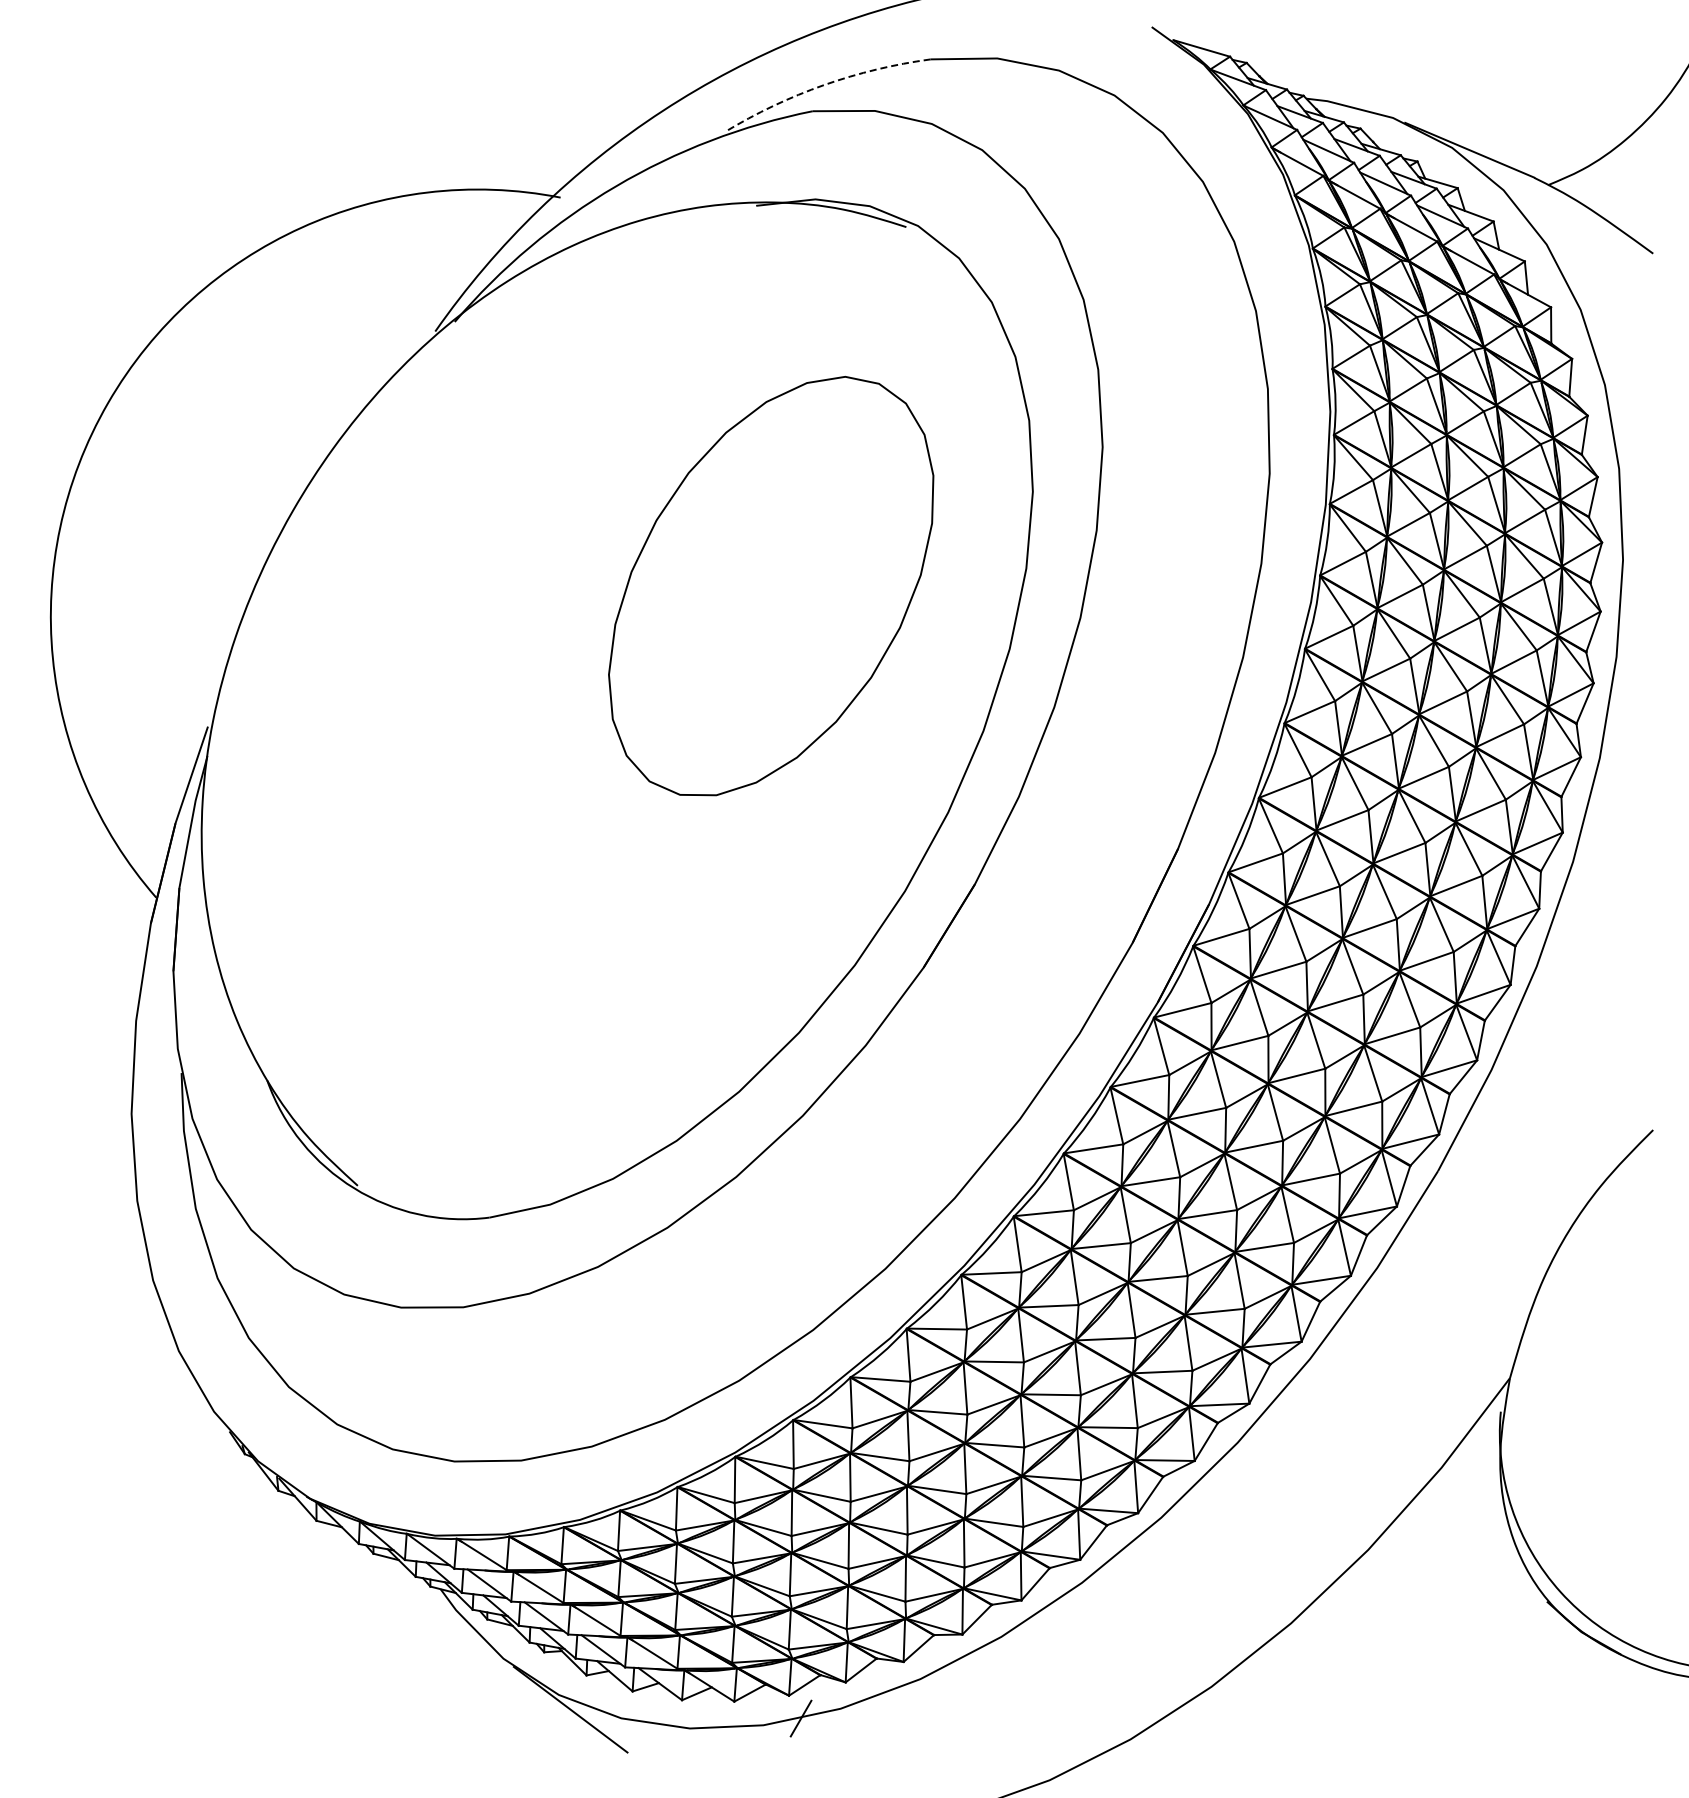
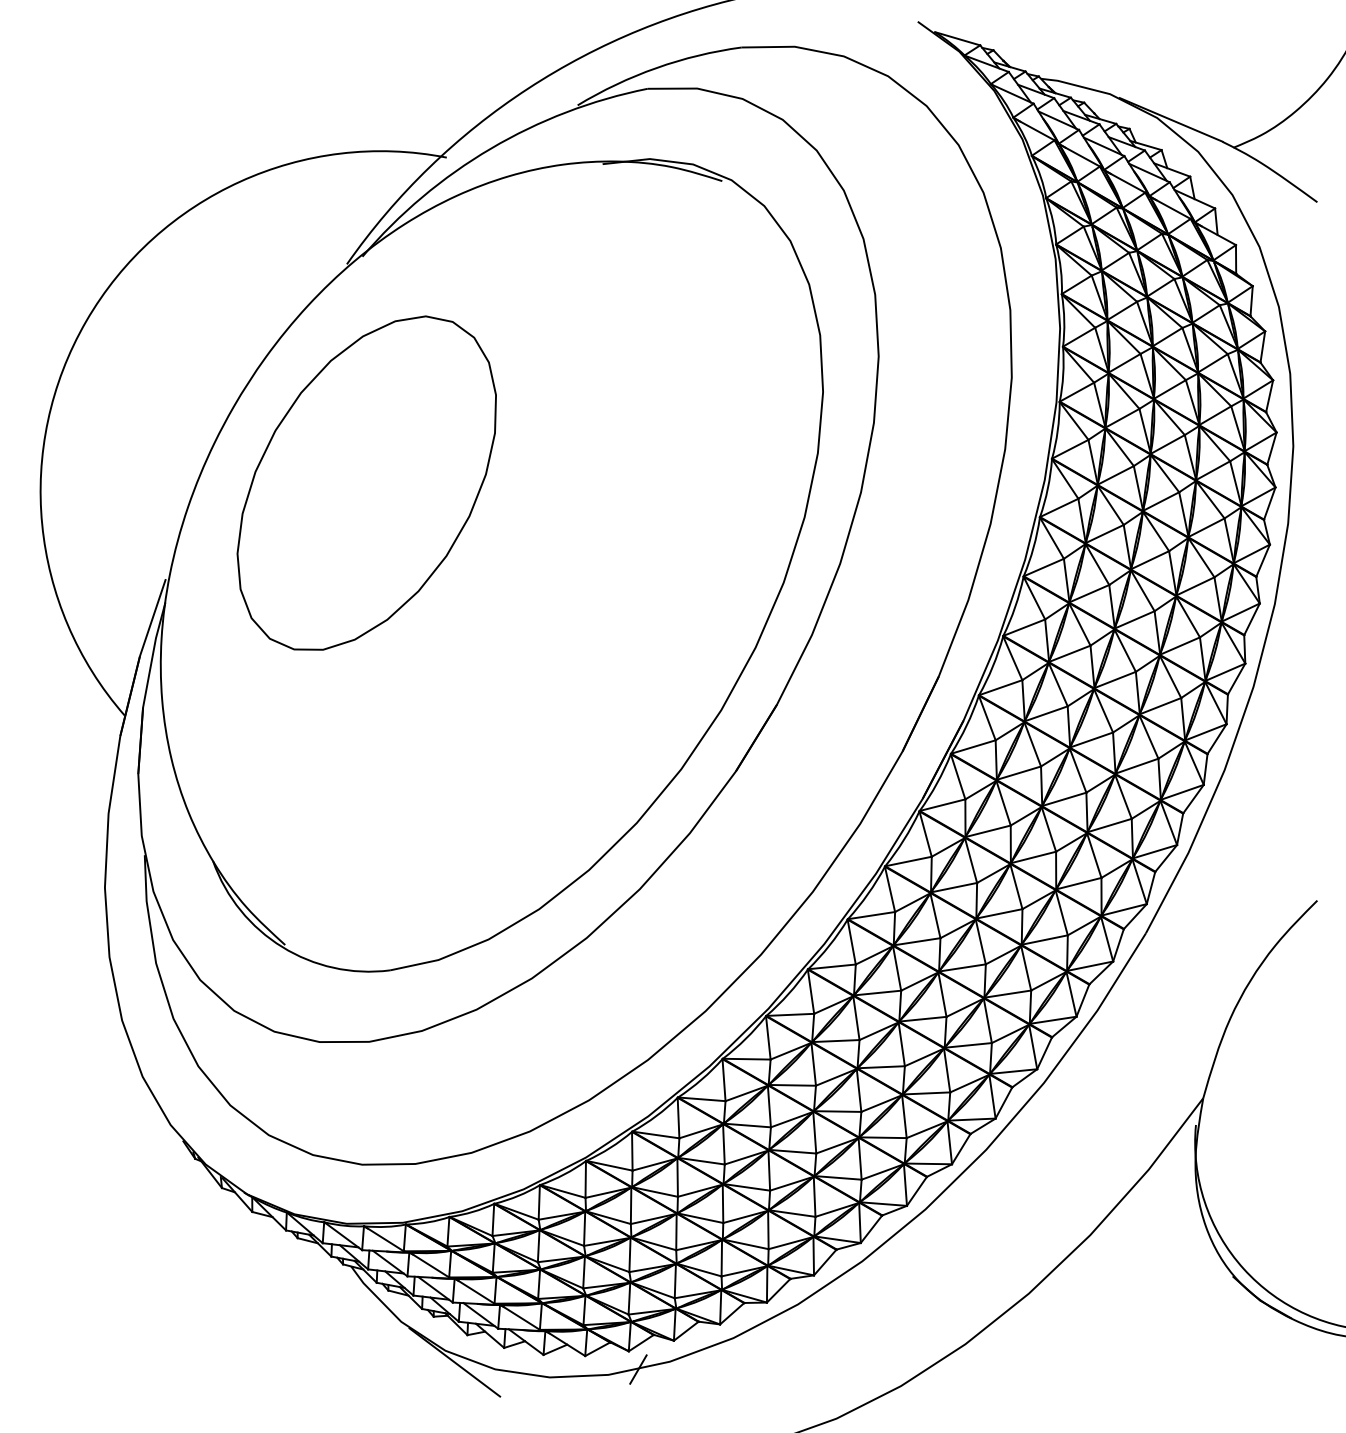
arc: (823, 85) -> (656, 68), dashed -> solid
part: (771, 586) -> (367, 483), moved

